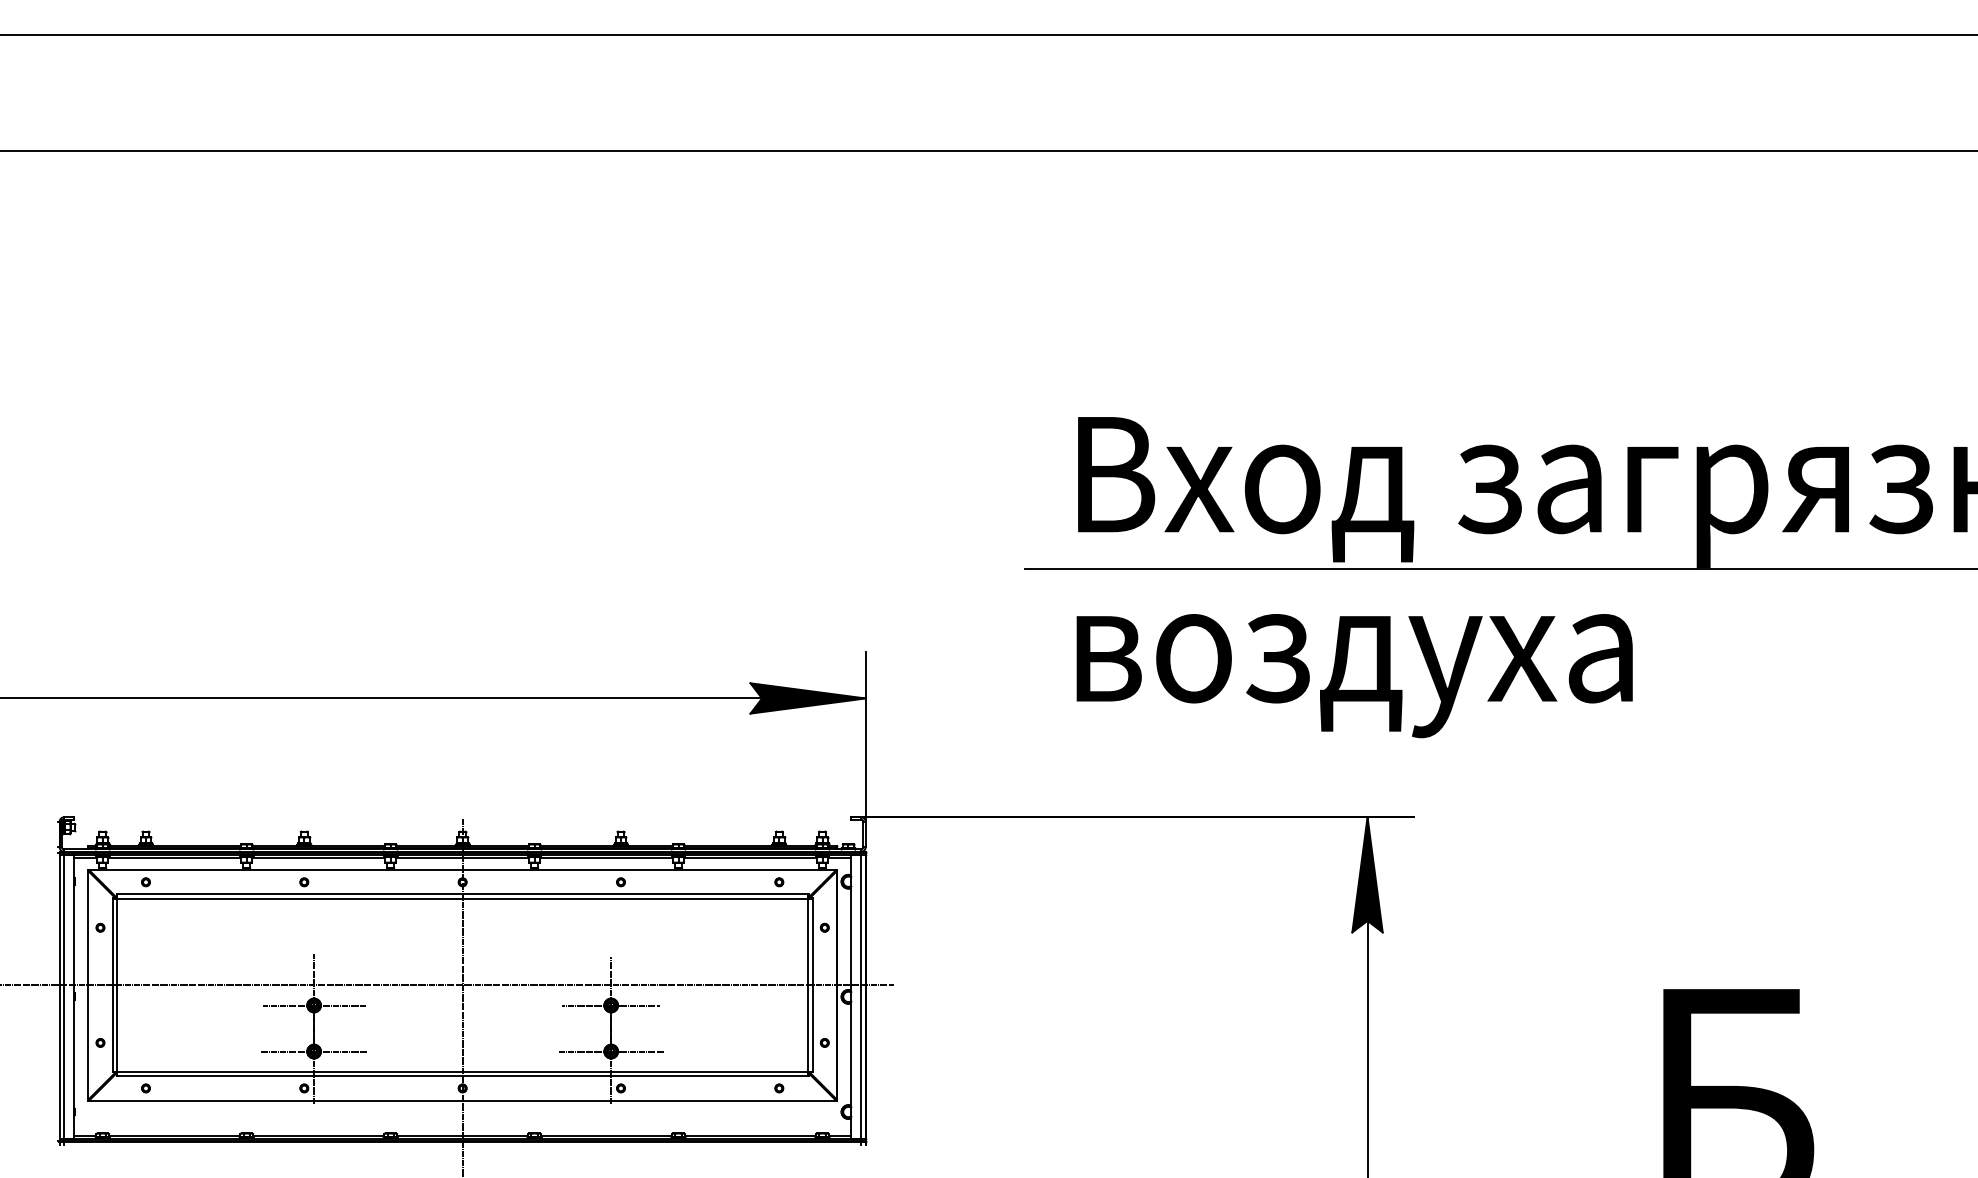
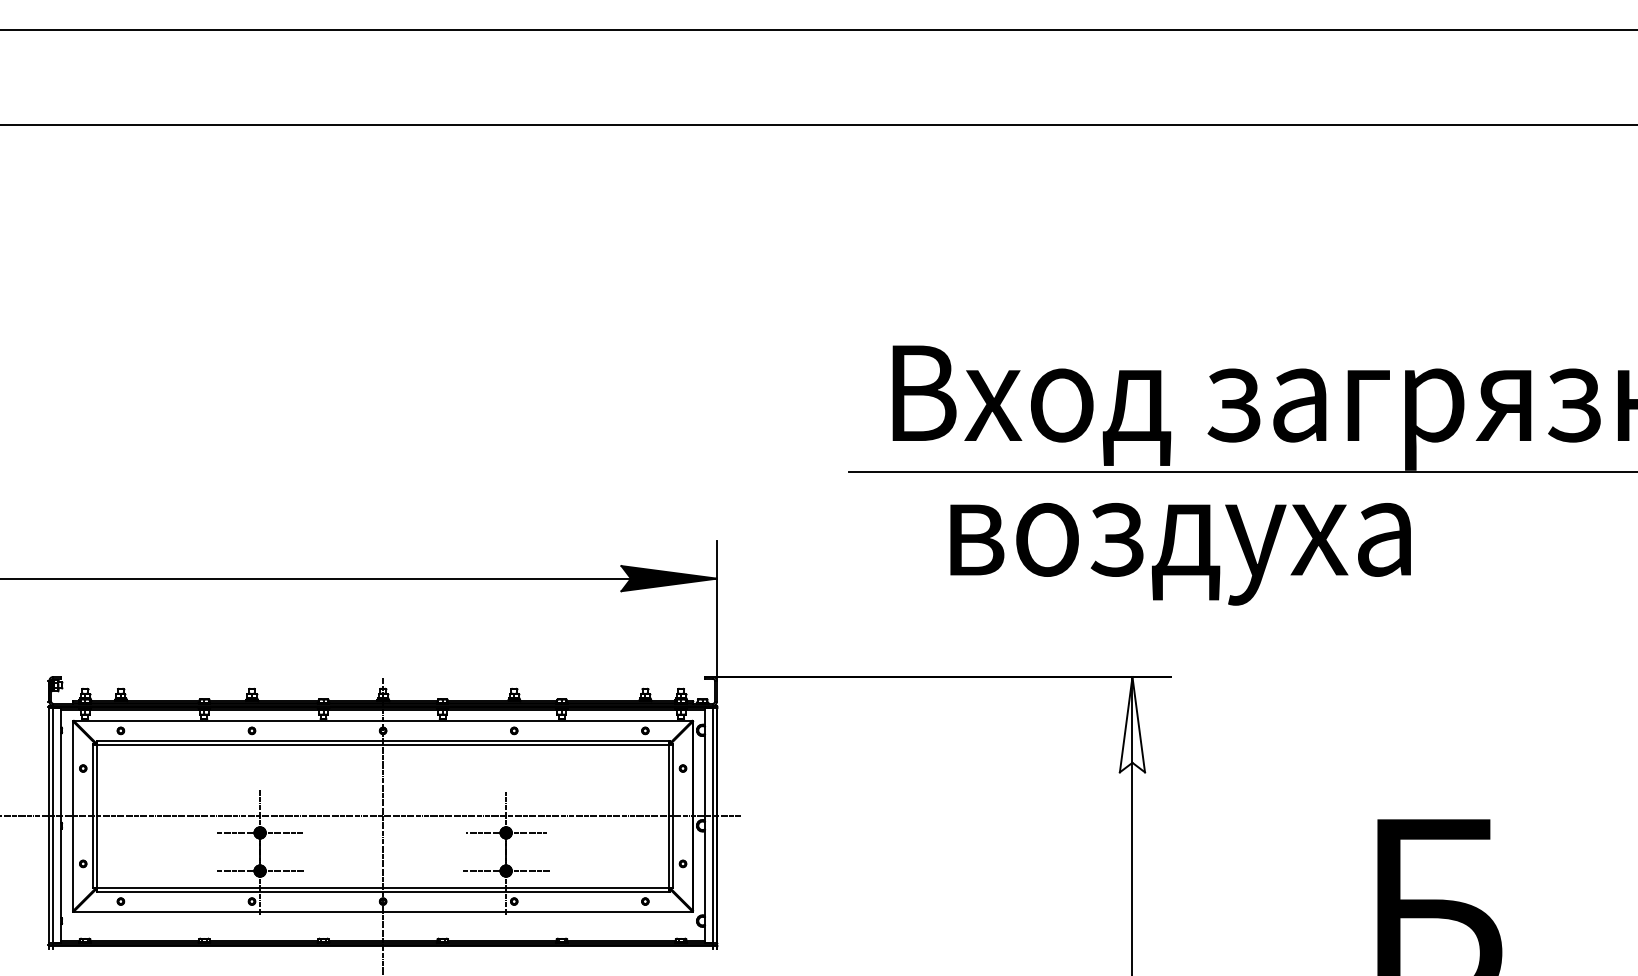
text: (1354, 676) -> (1180, 554), moved
fill: (1367, 874) -> (1132, 724), removed

